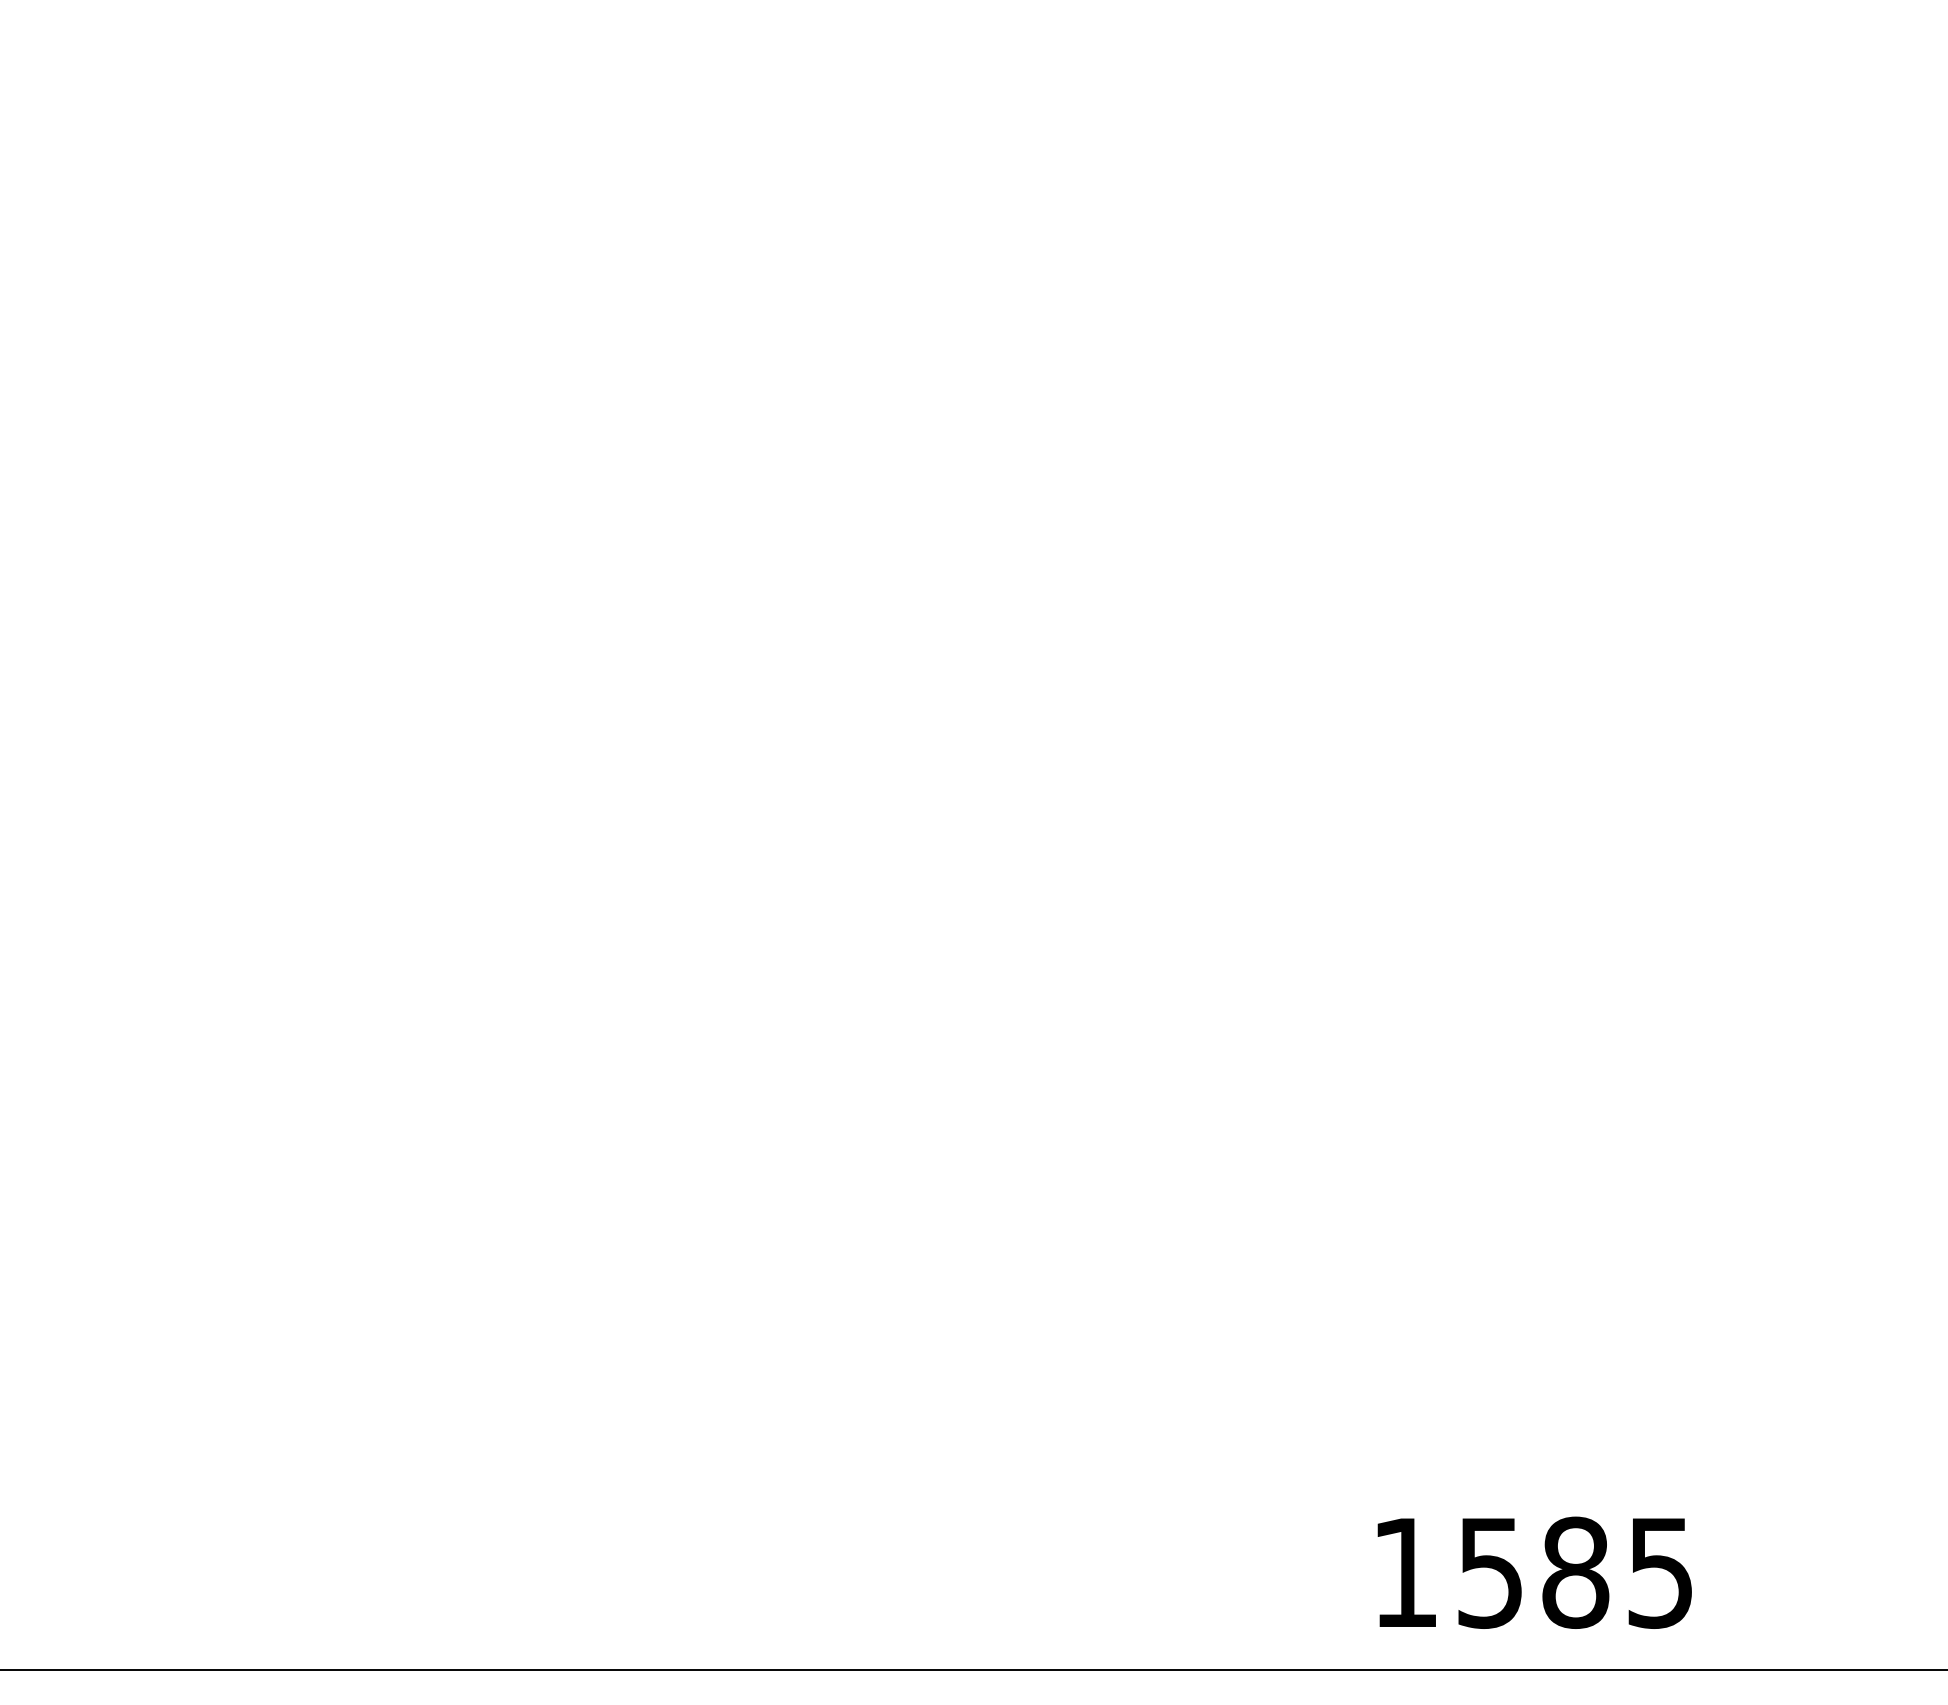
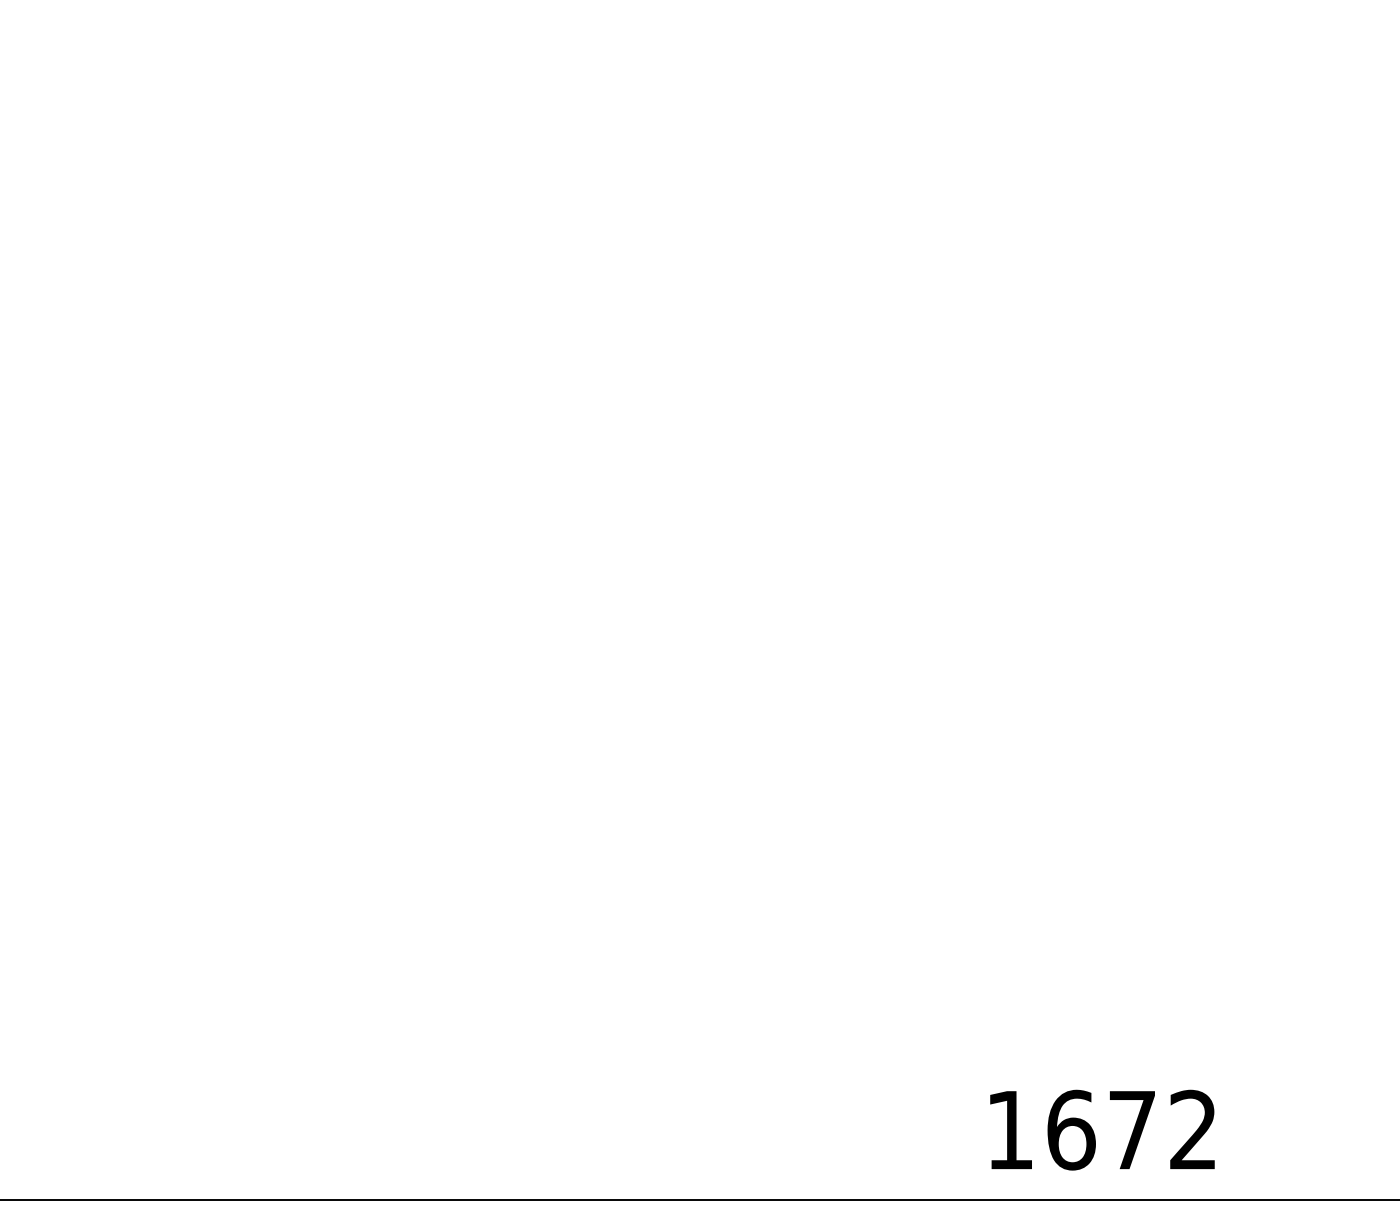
text: (1574, 1572) -> (1131, 1129), 1585 -> 1672

